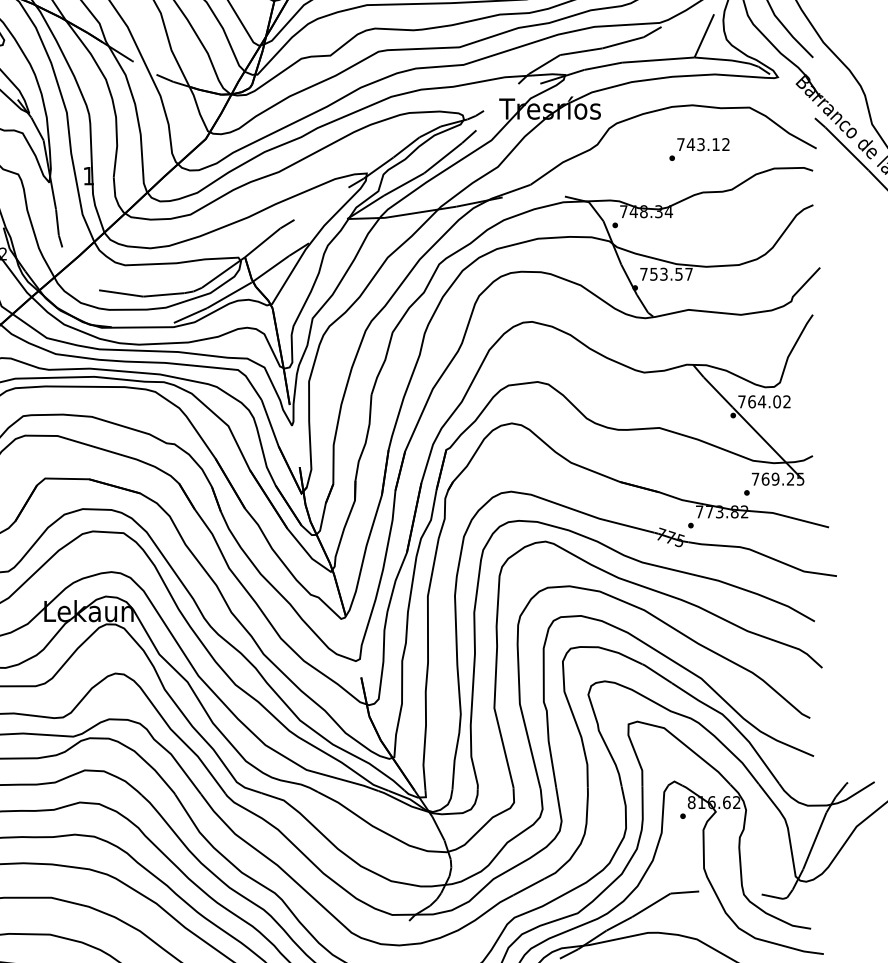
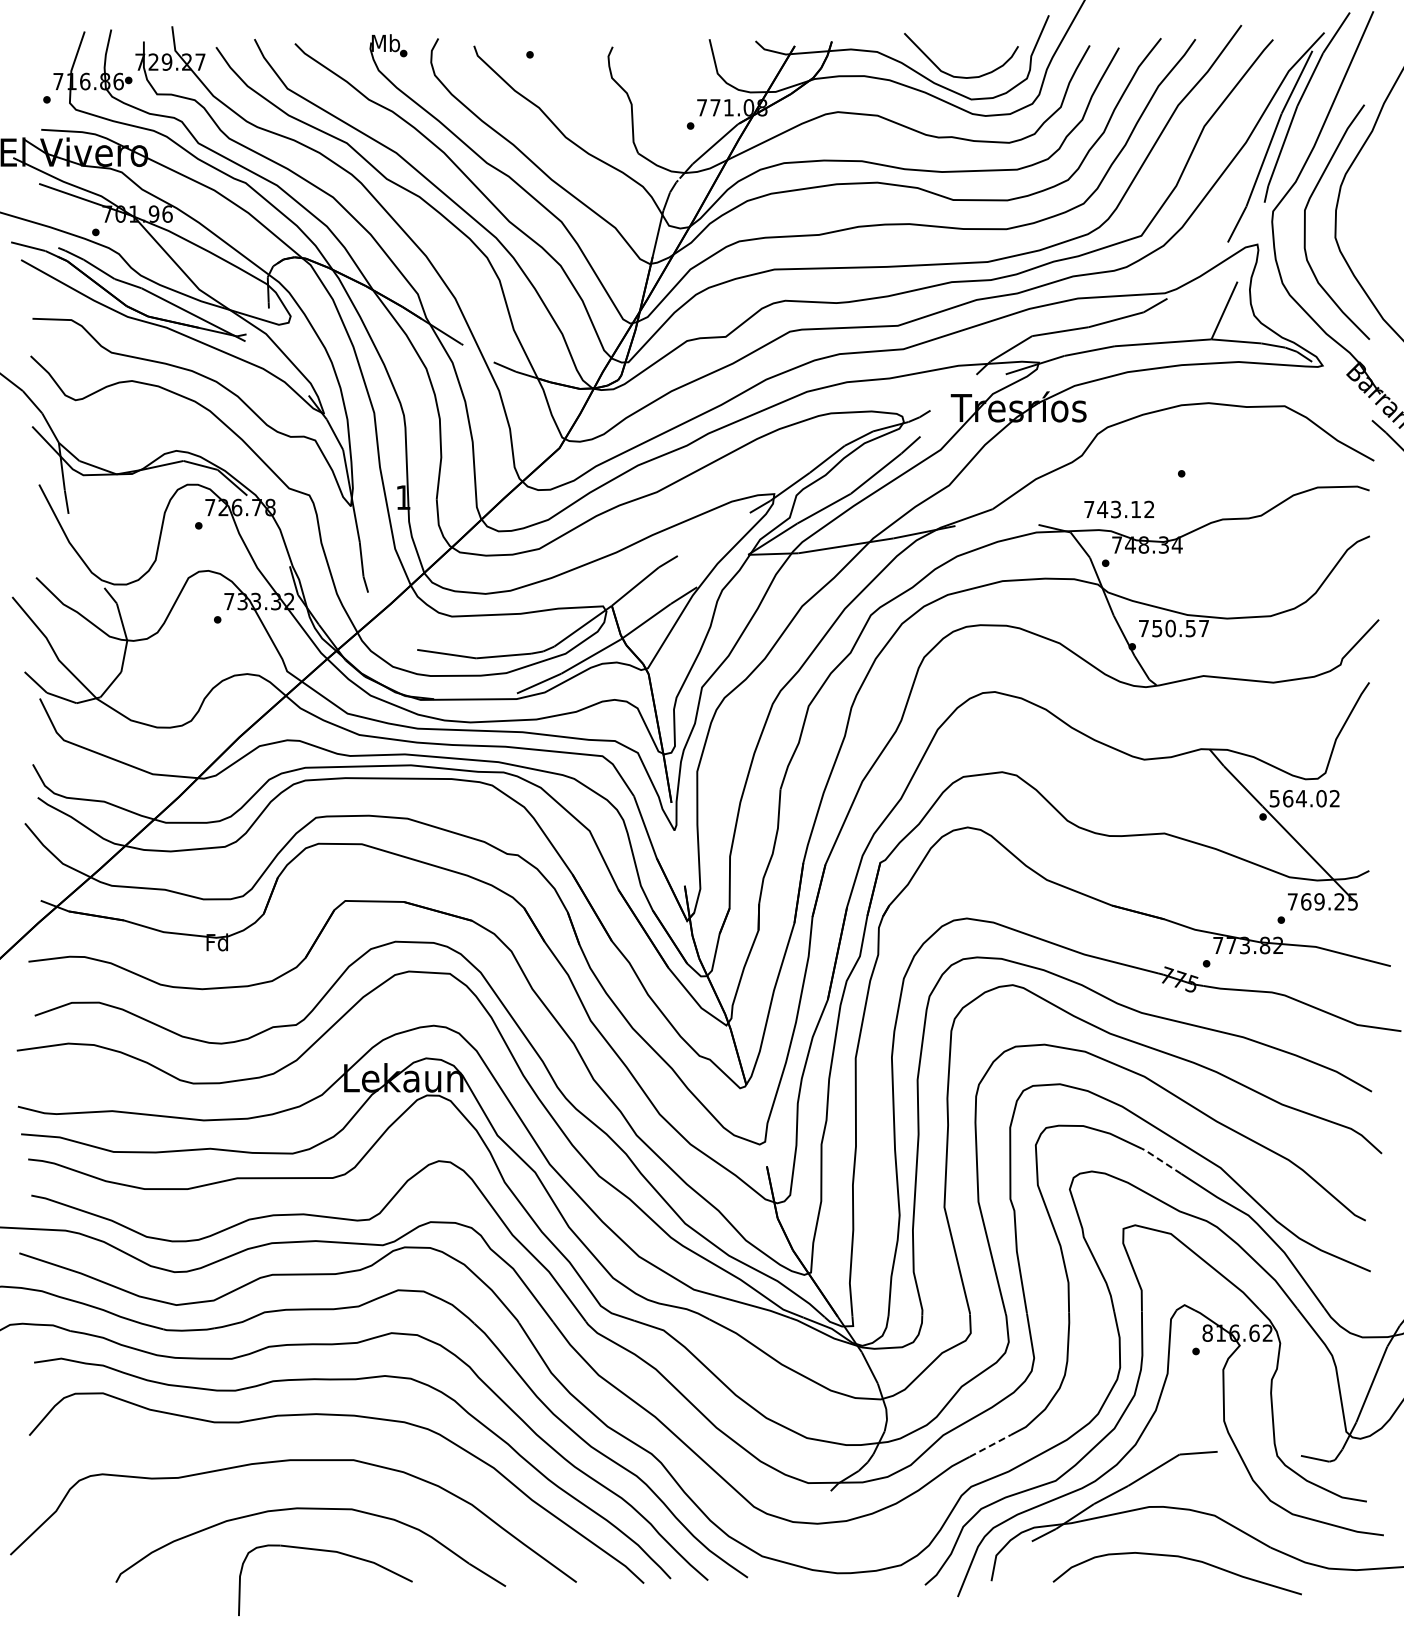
text: (703, 144) -> (1119, 509), moved
text: (663, 274) -> (1170, 628), 753.57 -> 750.57
text: (741, 401) -> (1274, 798), 764.02 -> 564.02
line: (656, 673) -> (1160, 1160), solid -> dashed
line: (528, 886) -> (990, 1445), solid -> dashed

